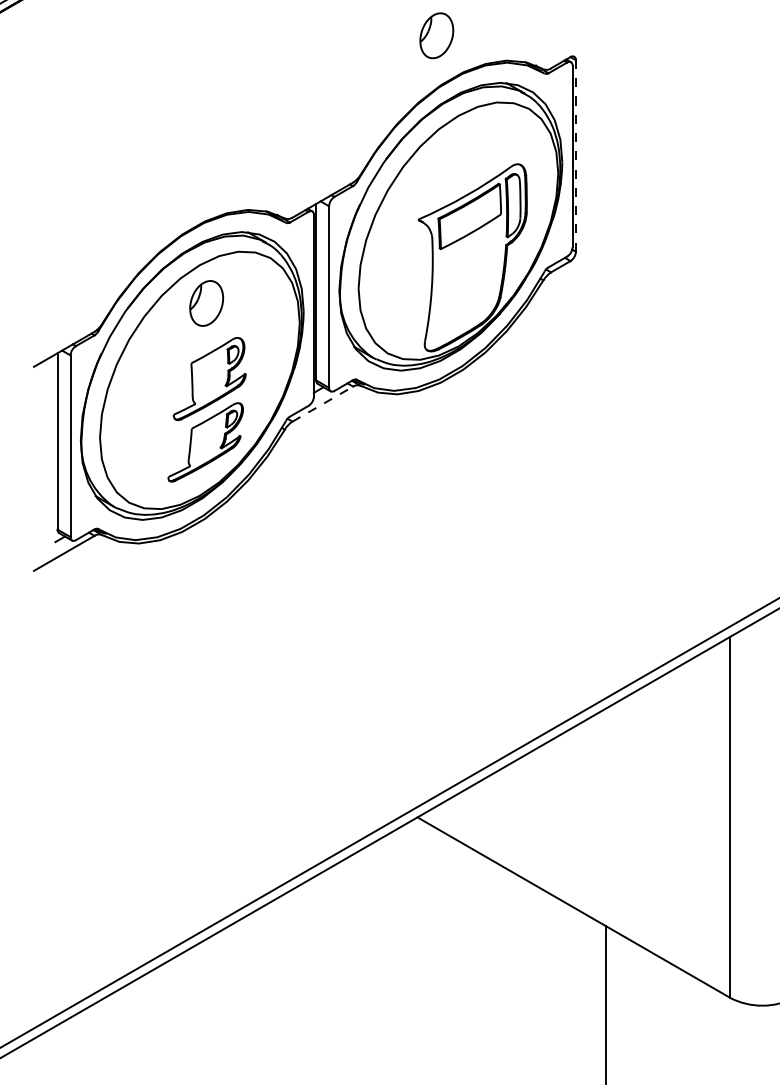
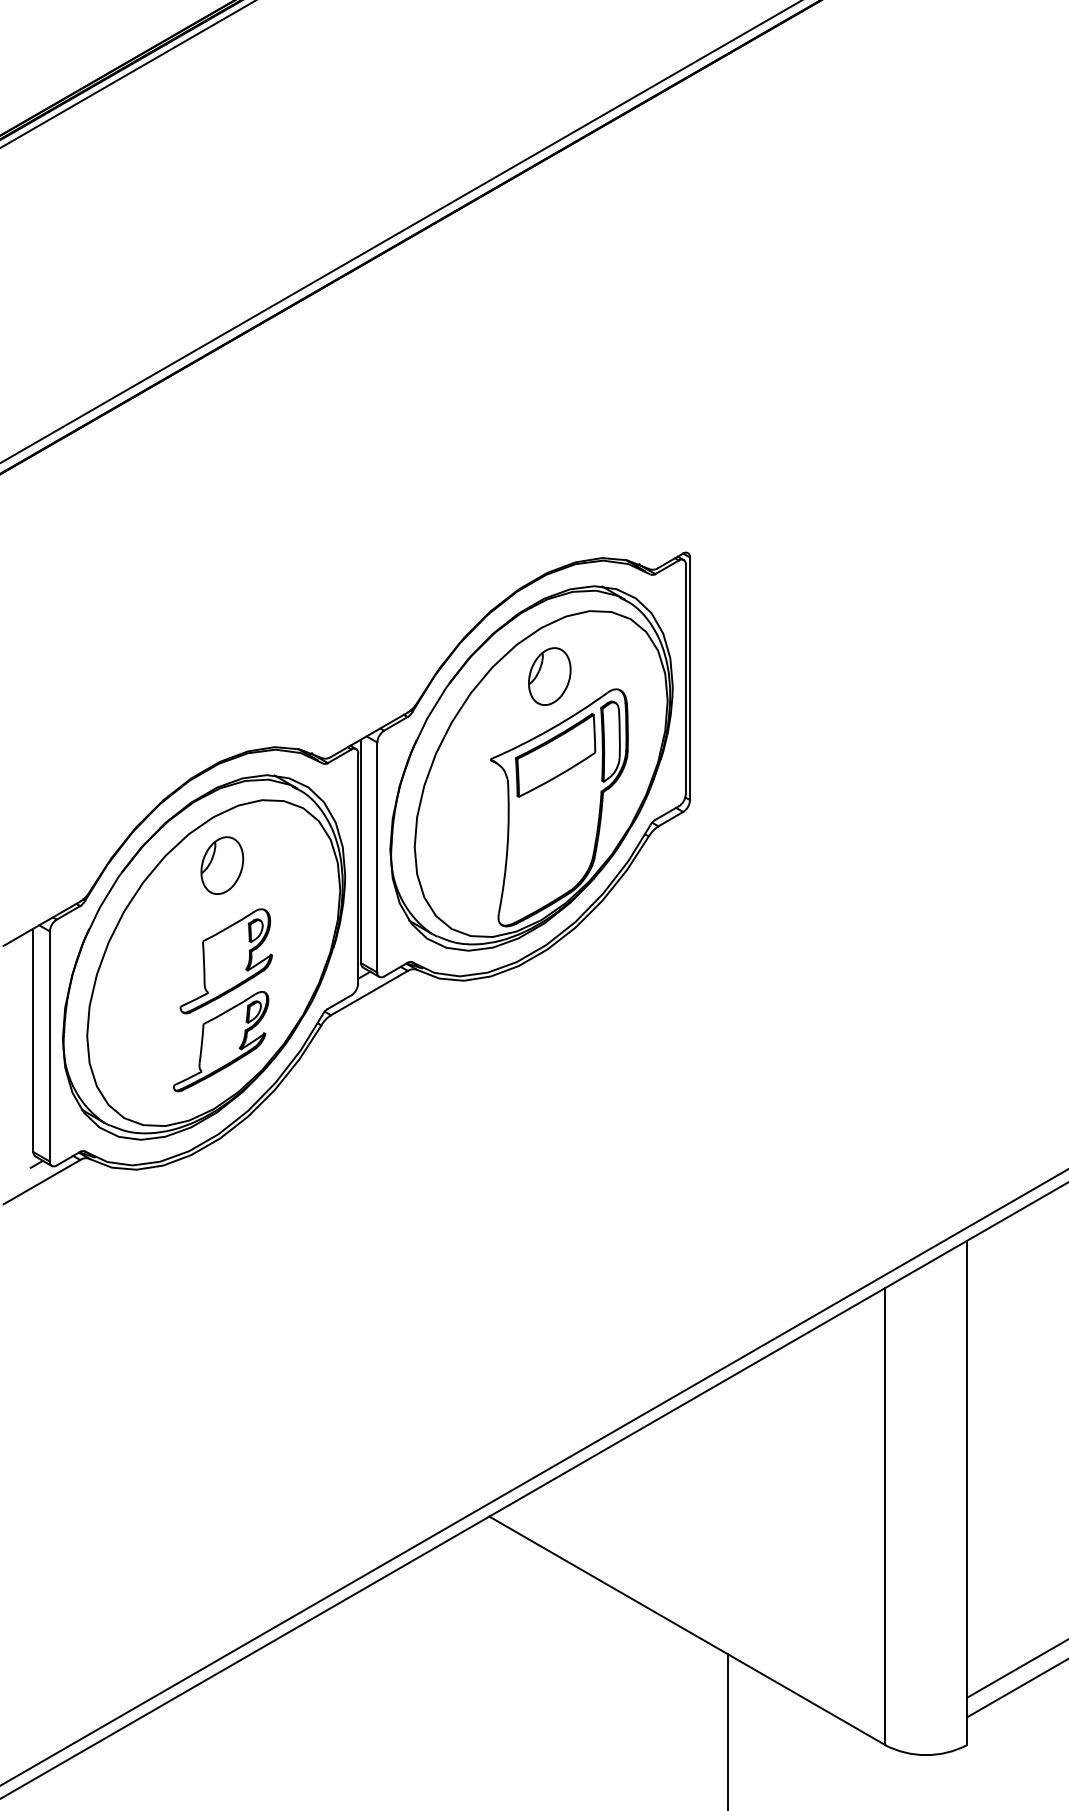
part: (436, 35) -> (549, 676), moved
line: (576, 155) -> (690, 678), dashed -> solid
line: (322, 403) -> (369, 992), dashed -> solid

